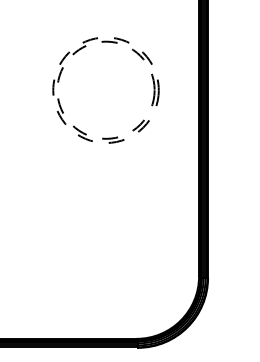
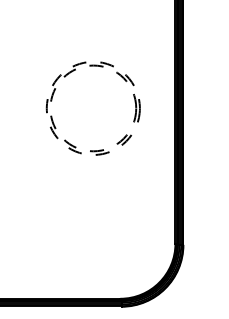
part: (59, 81) -> (52, 100), moved

